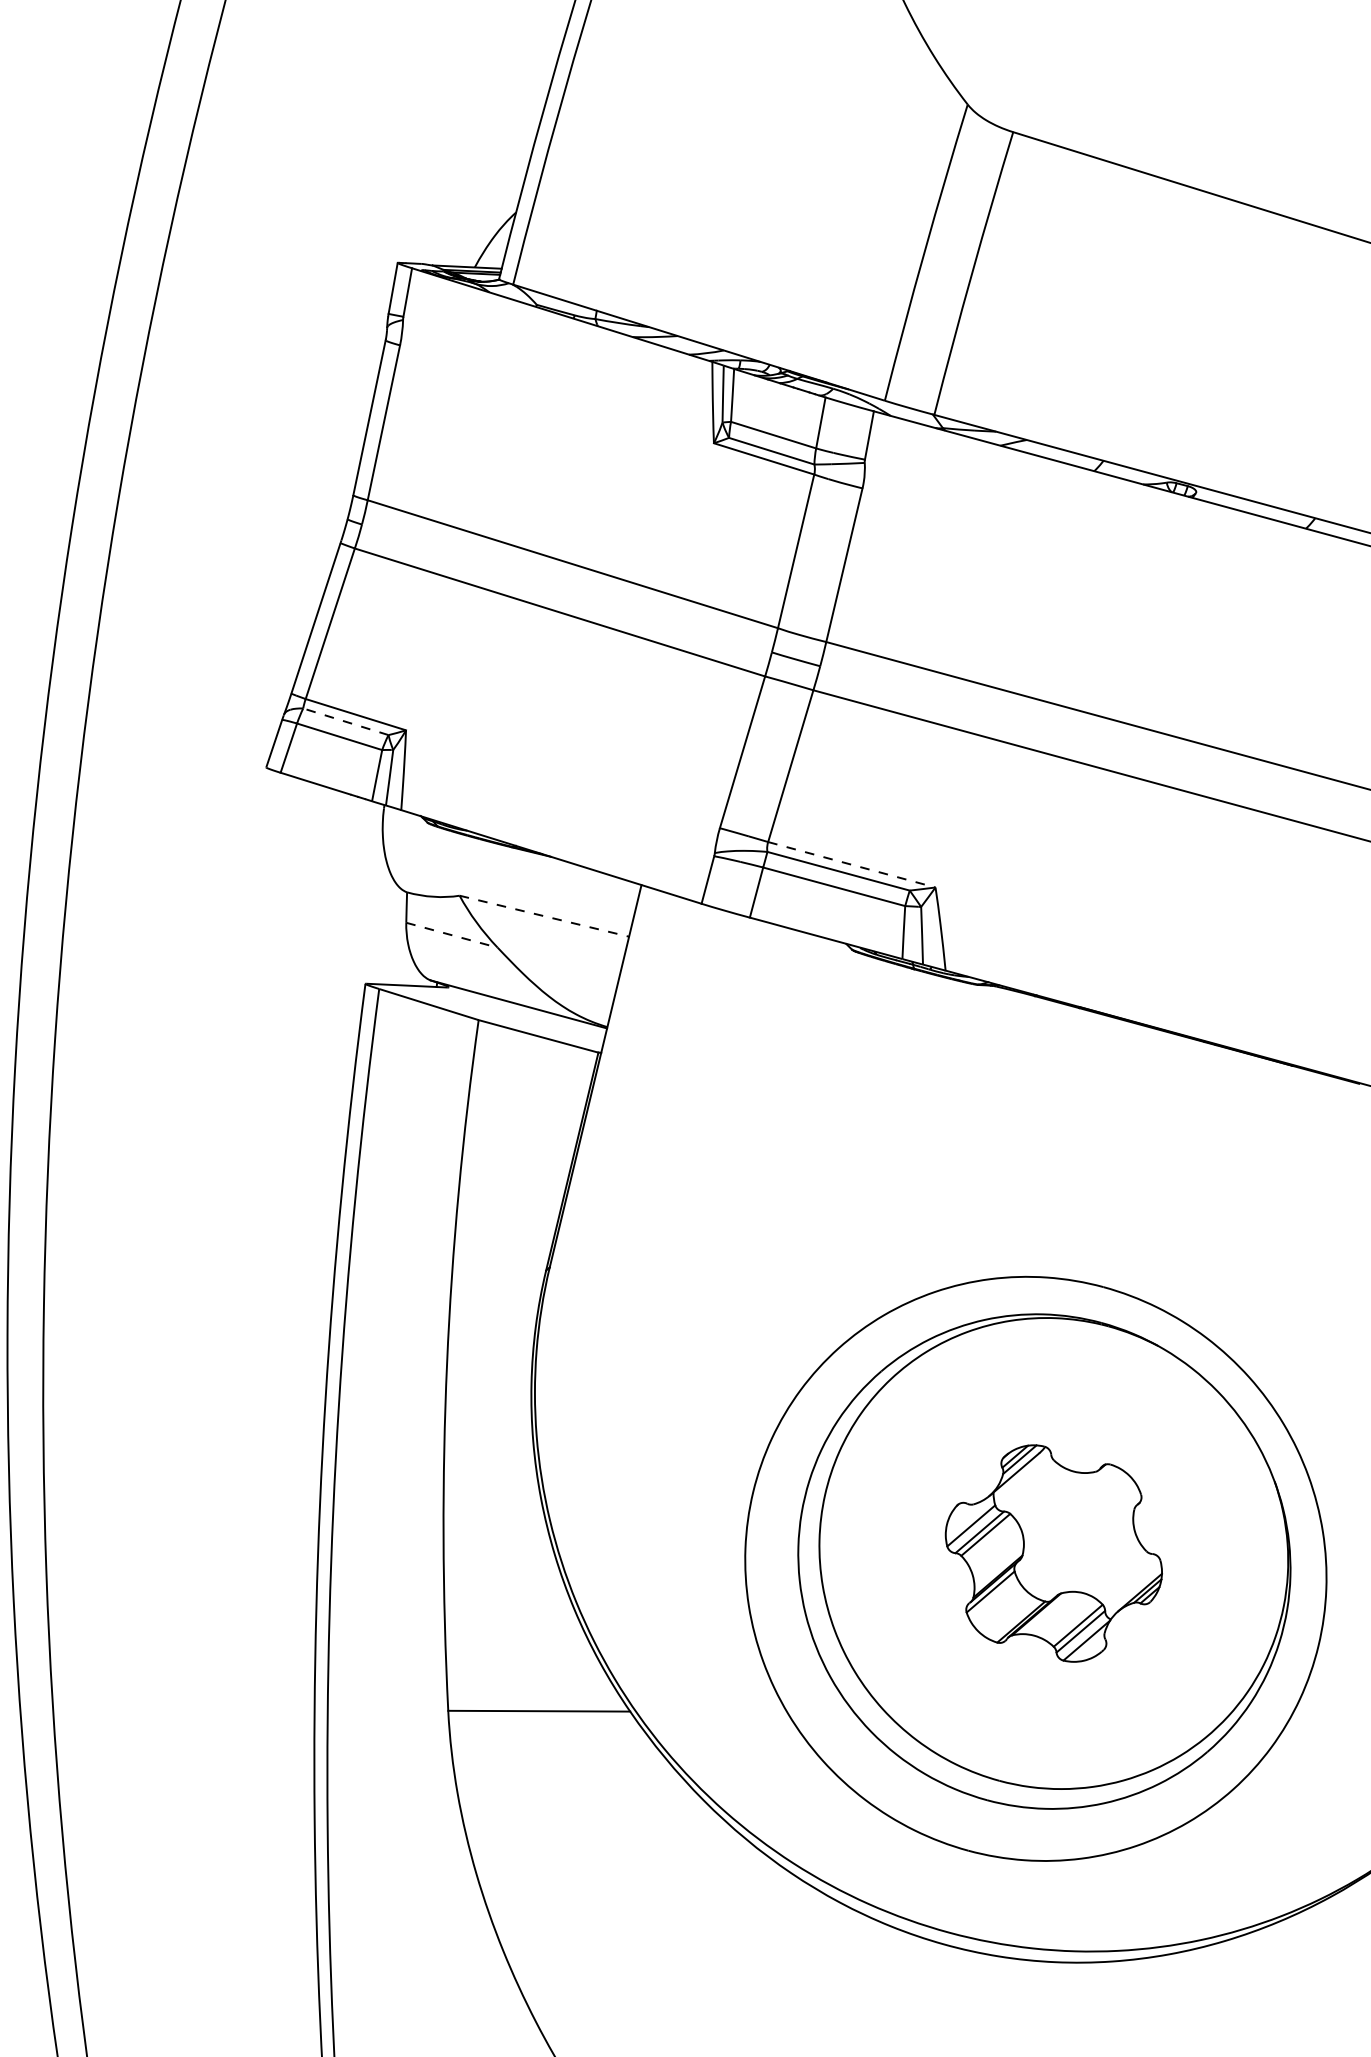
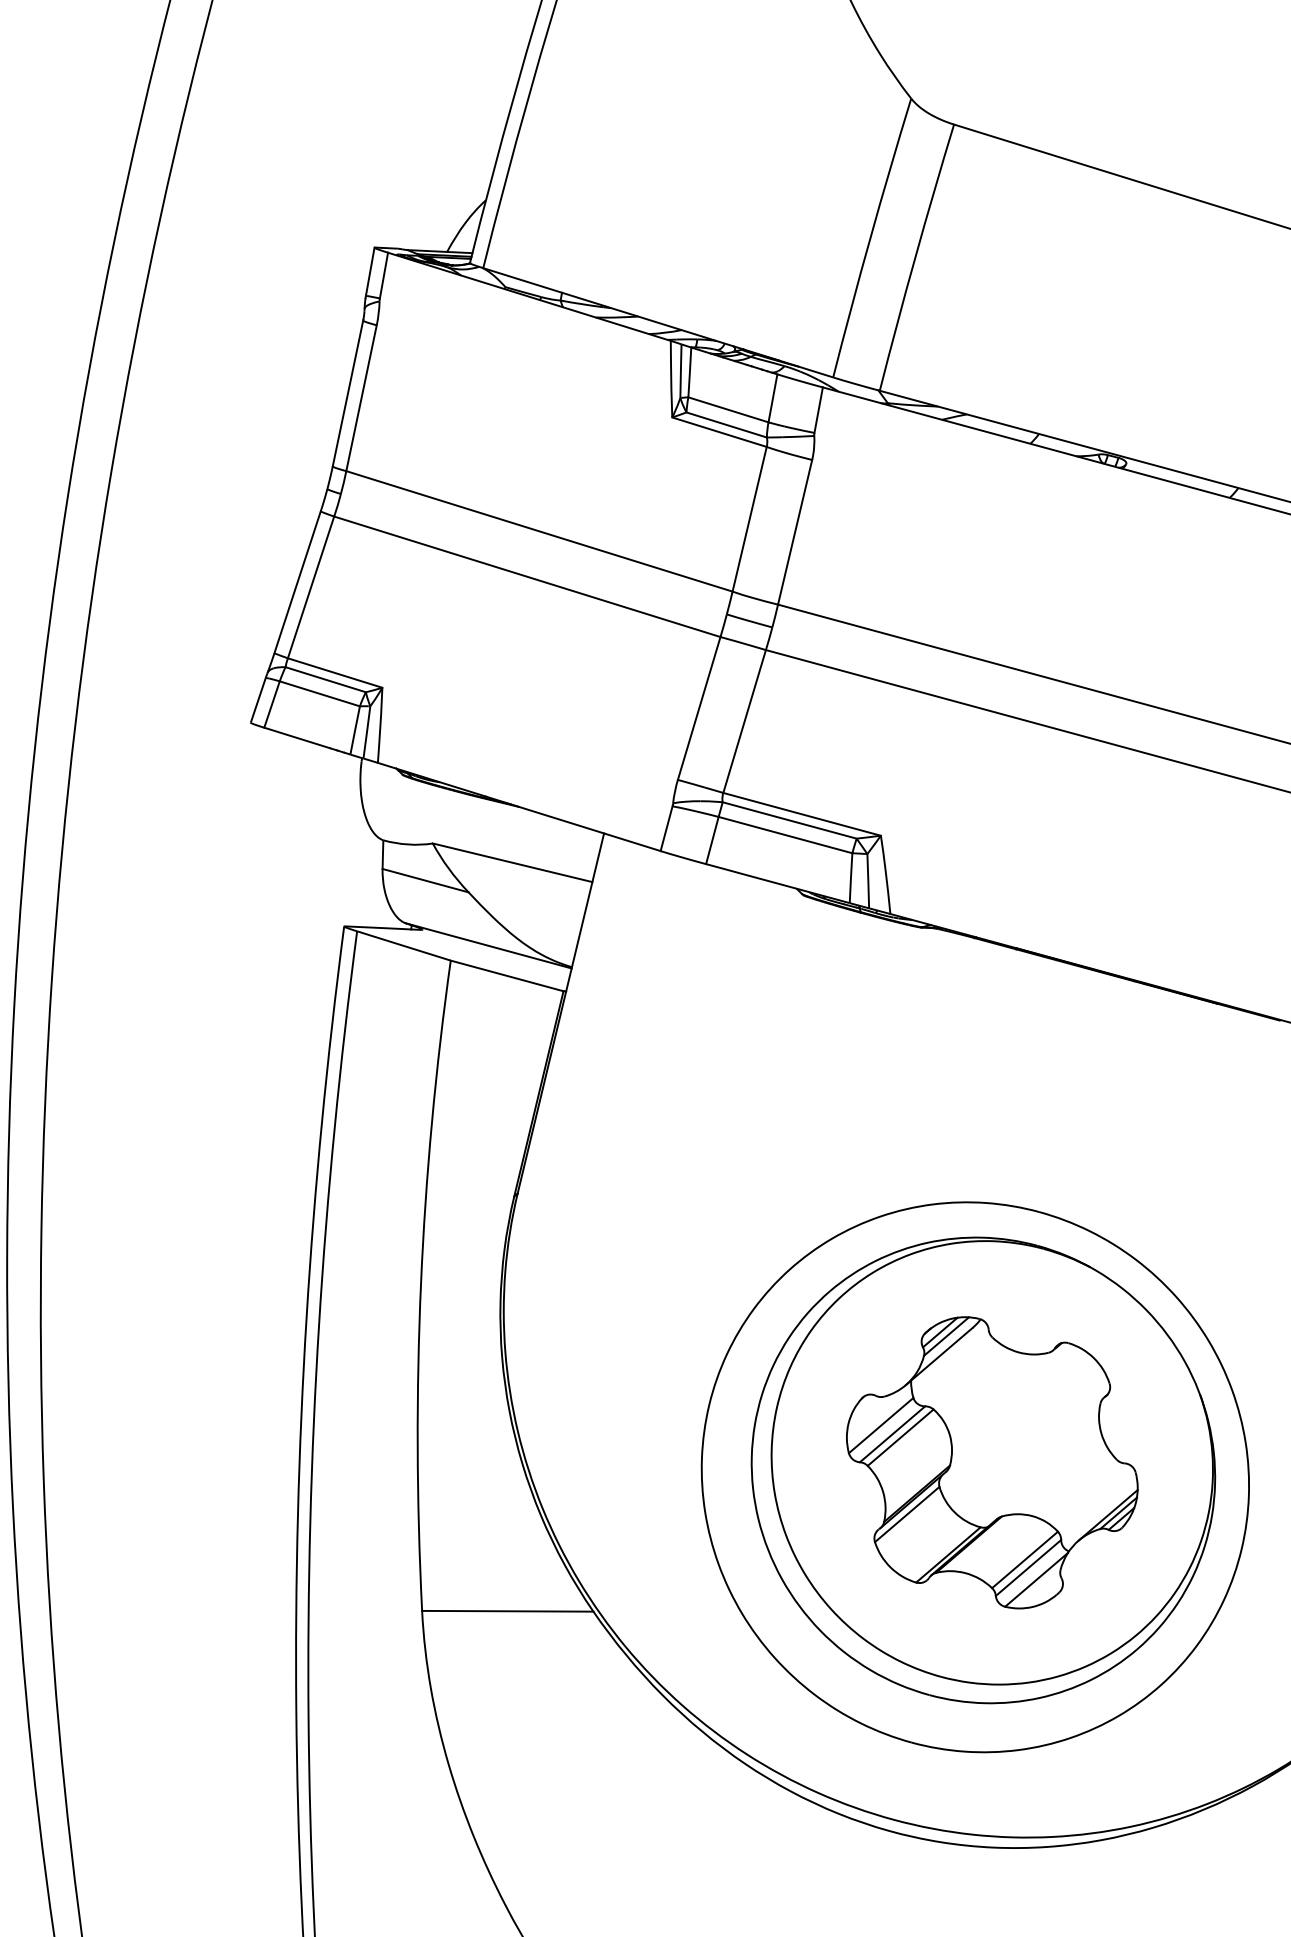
line: (345, 721) -> (325, 679), dashed -> solid
line: (852, 864) -> (802, 814), dashed -> solid
line: (545, 915) -> (513, 862), dashed -> solid
line: (451, 935) -> (425, 880), dashed -> solid
part: (1054, 1553) -> (992, 1462), size x1.43

